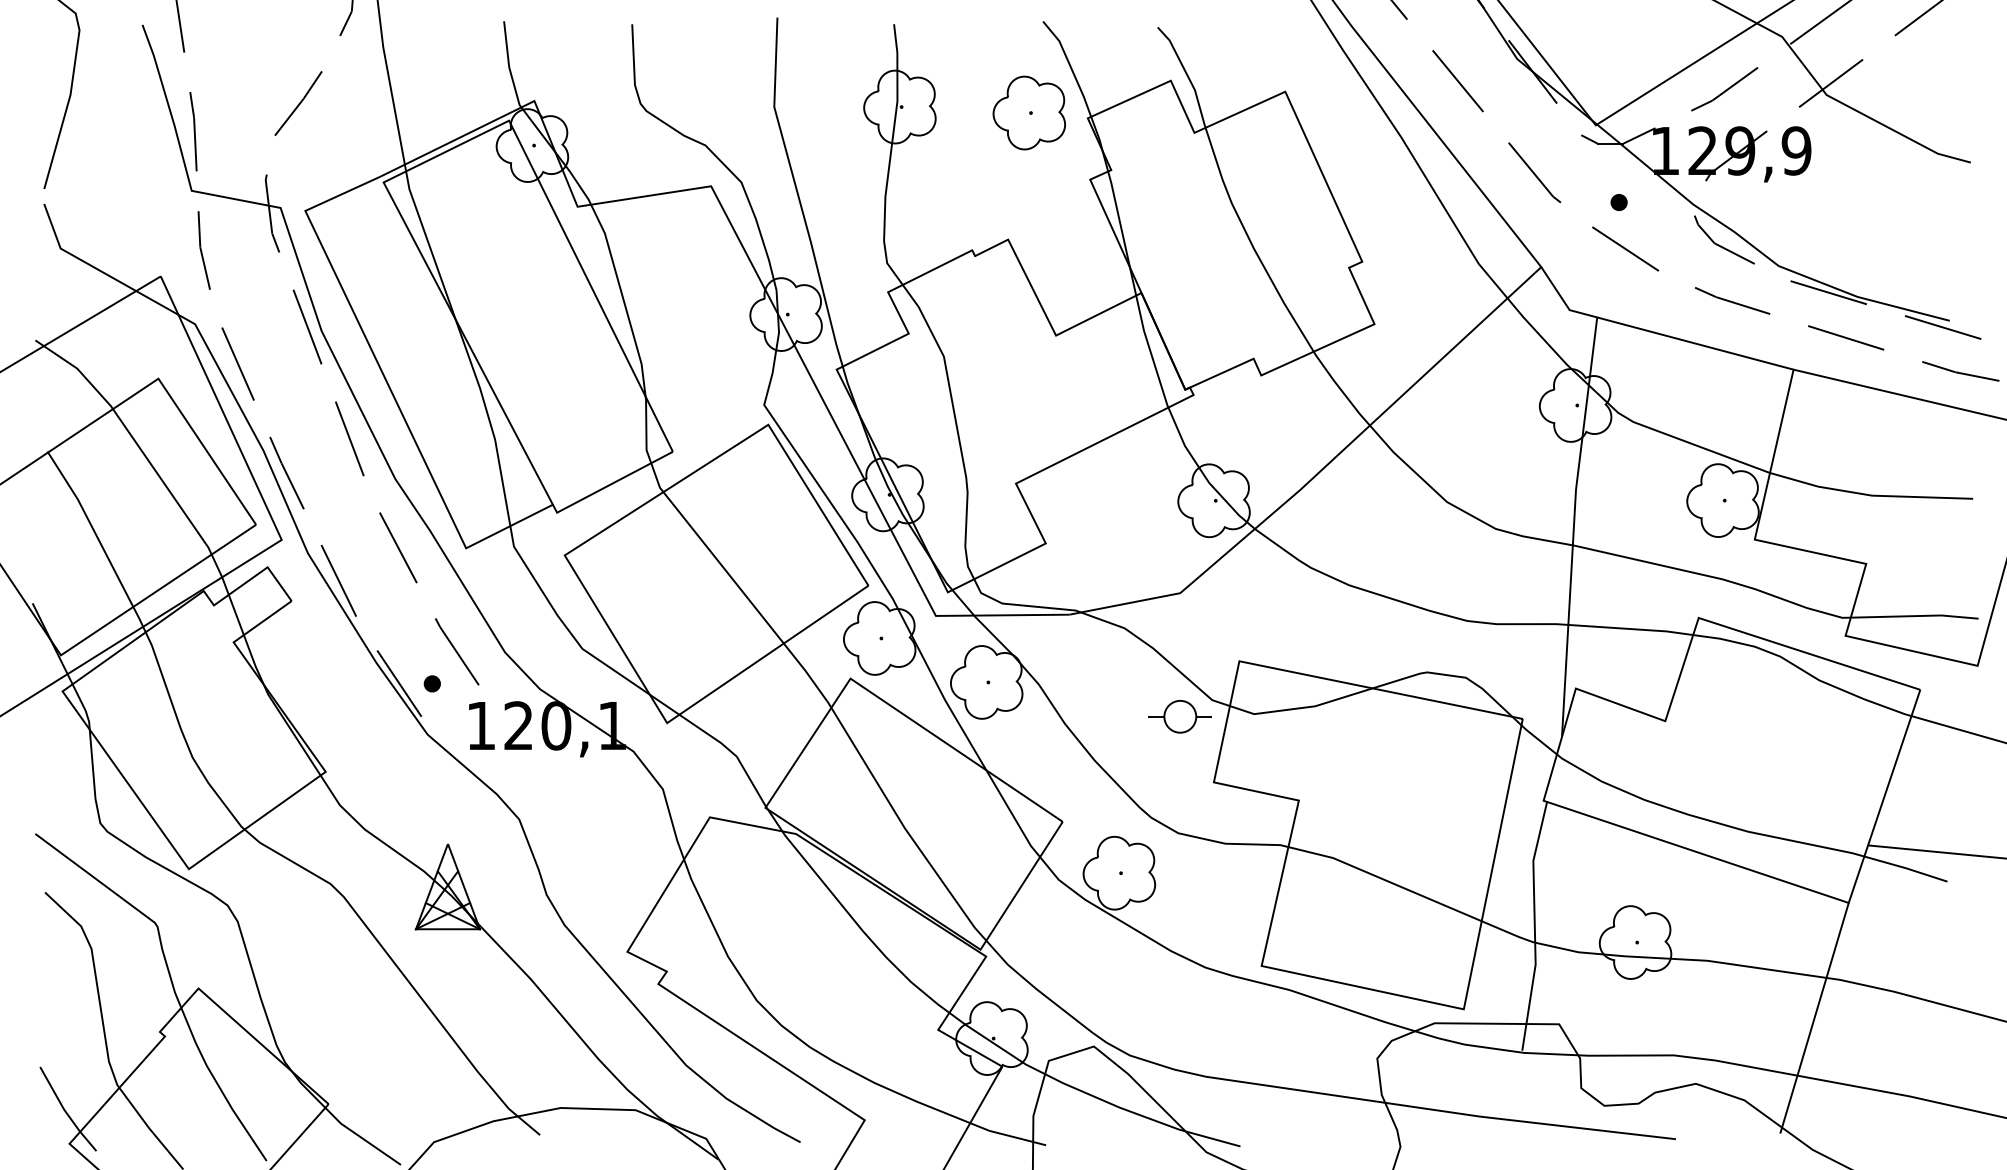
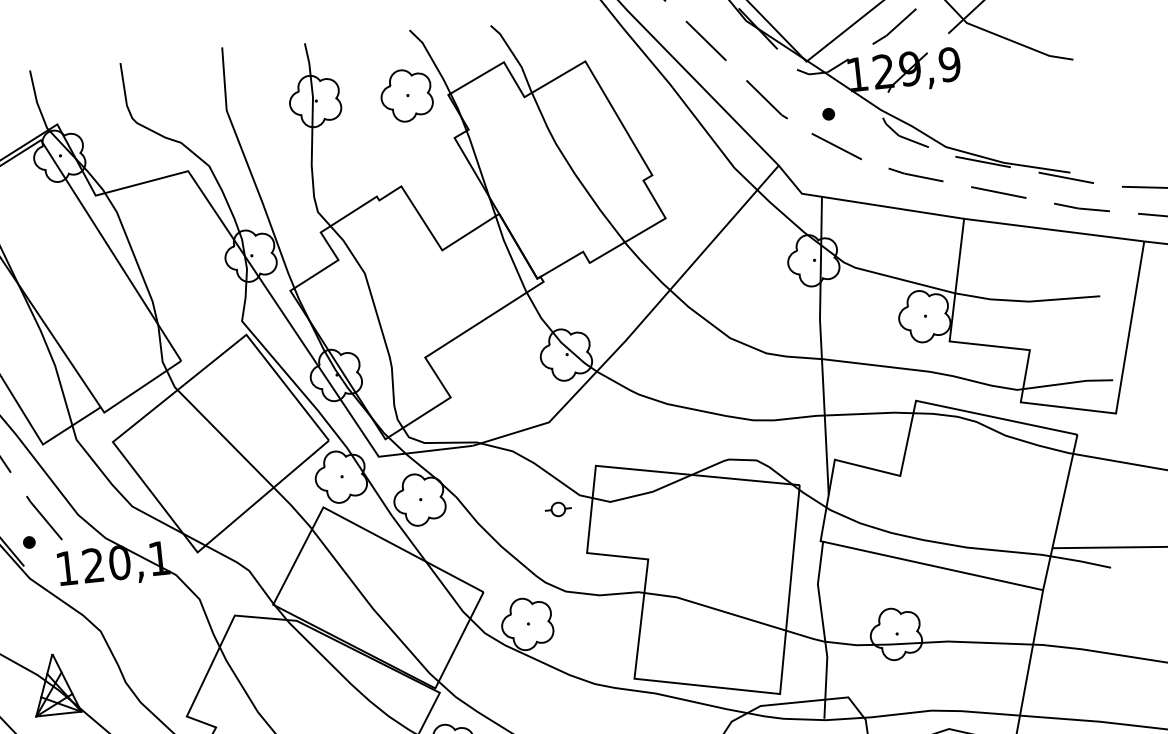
part: (1179, 716) -> (557, 509), size x0.6

